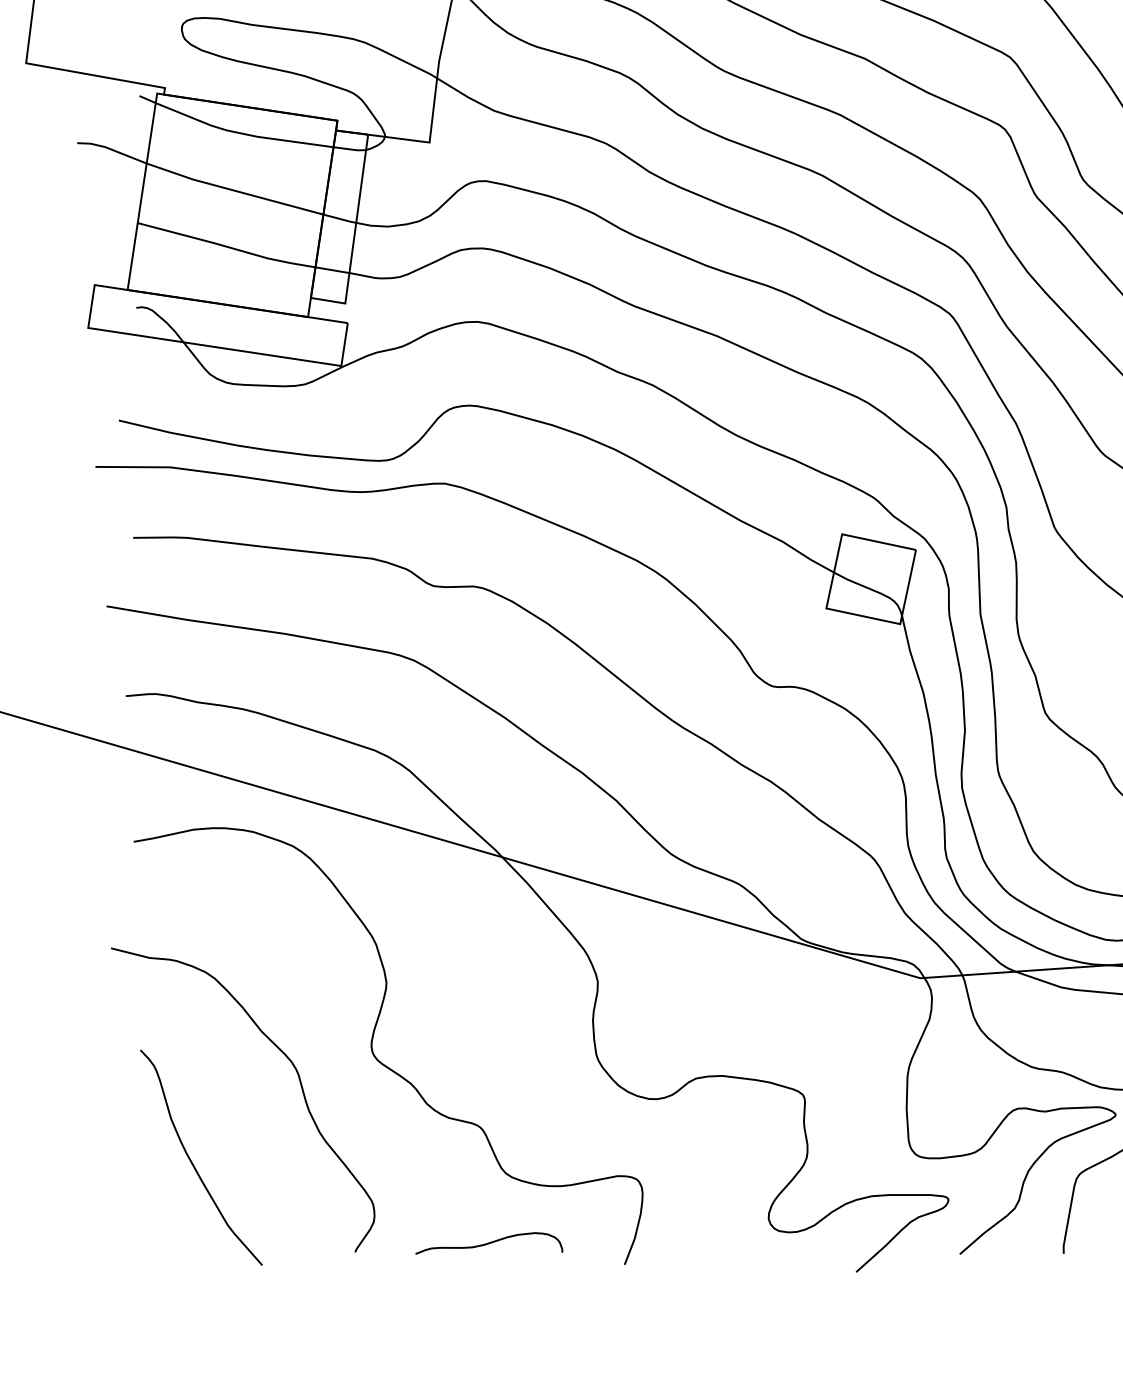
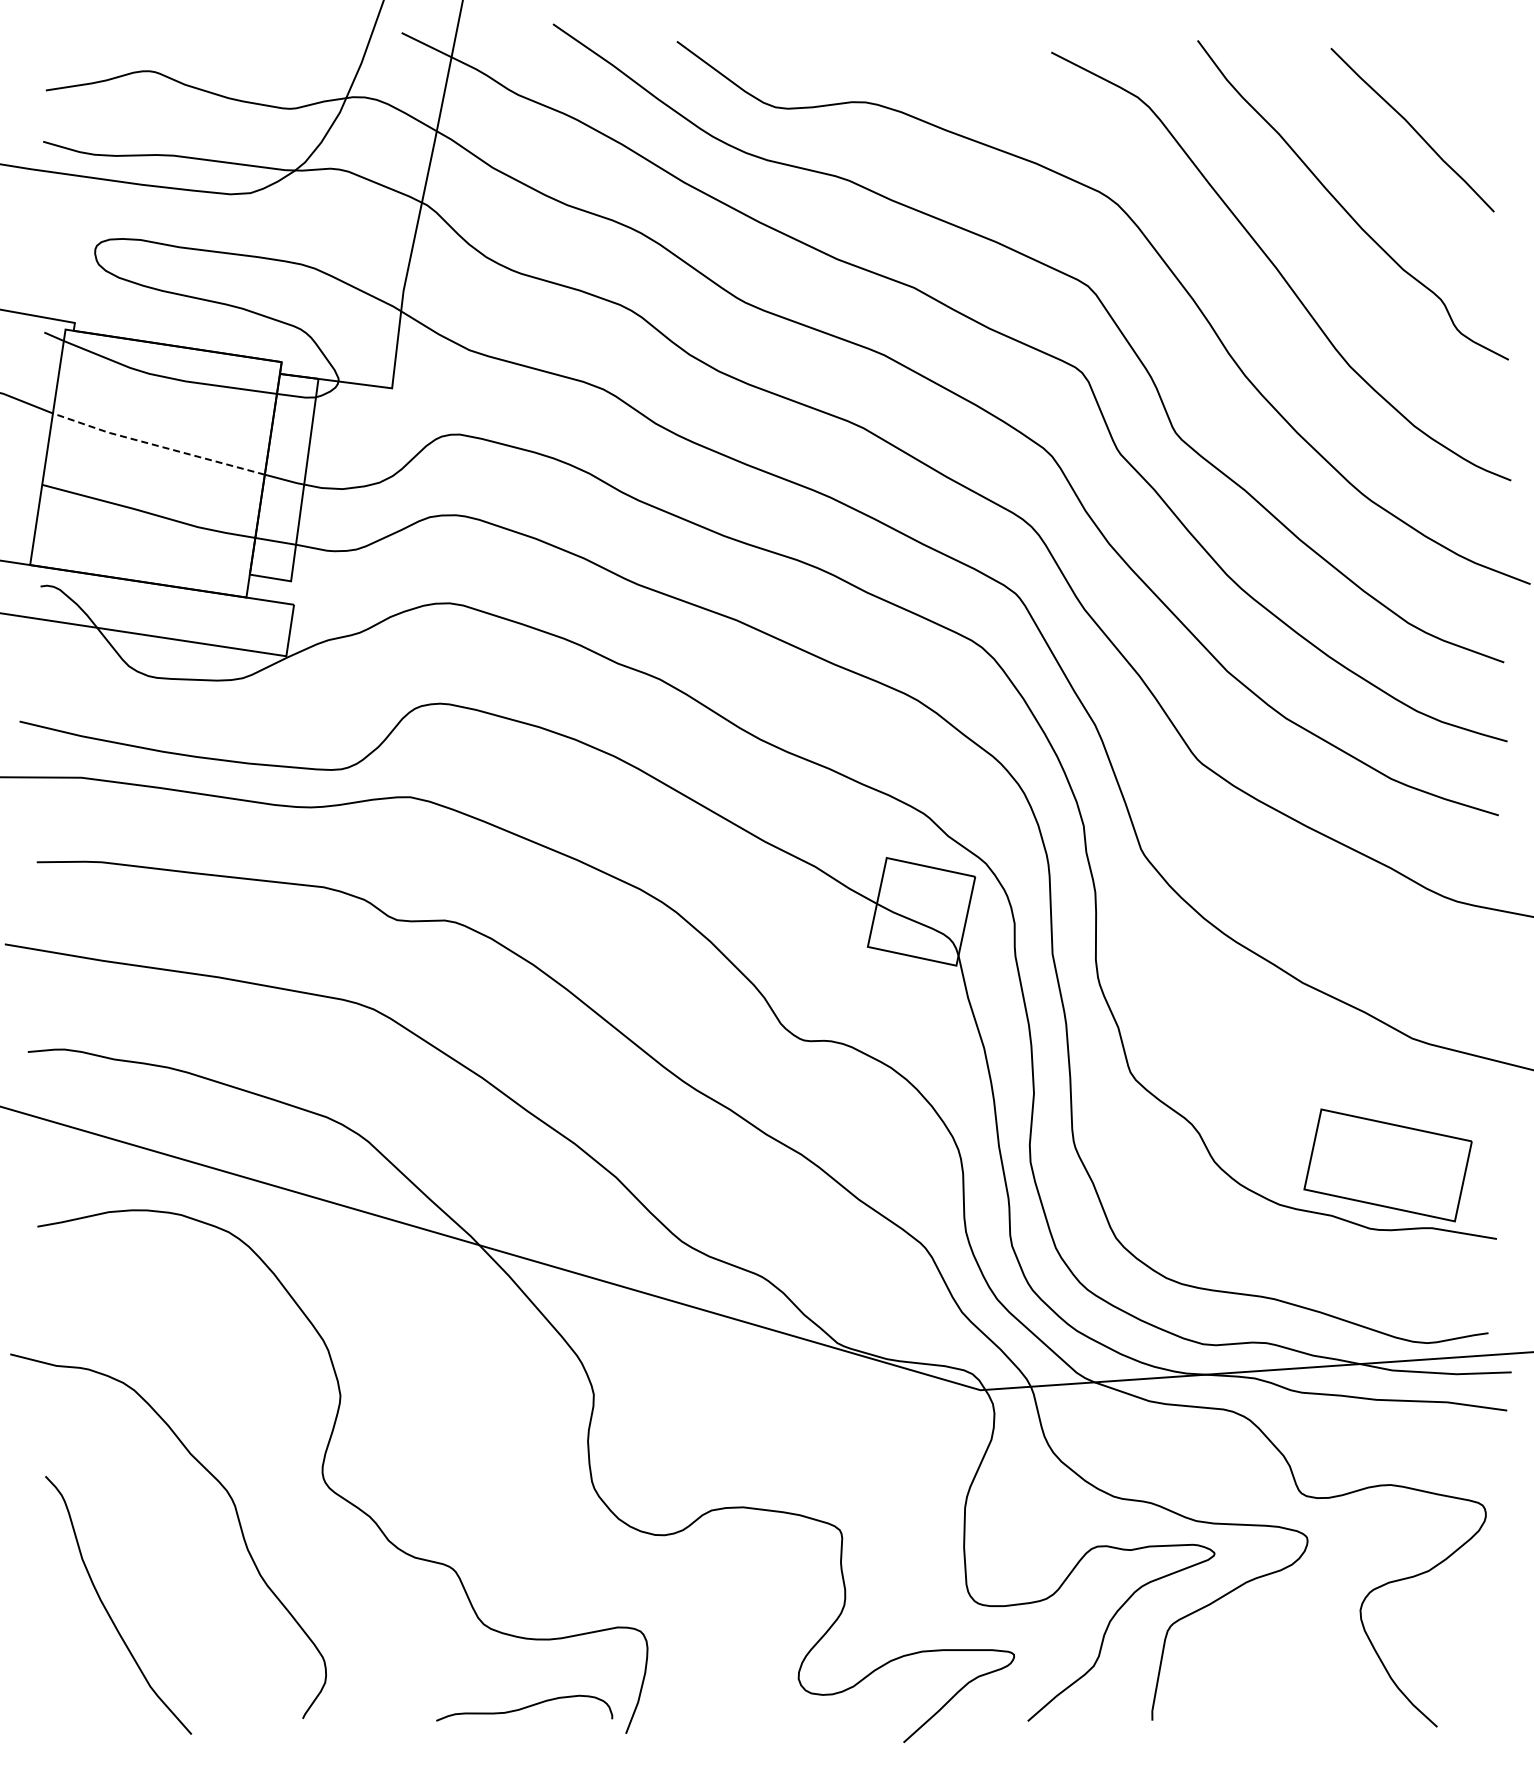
line: (233, 190) -> (157, 445), solid -> dashed
curve: (489, 1242) -> (524, 1707), moved

